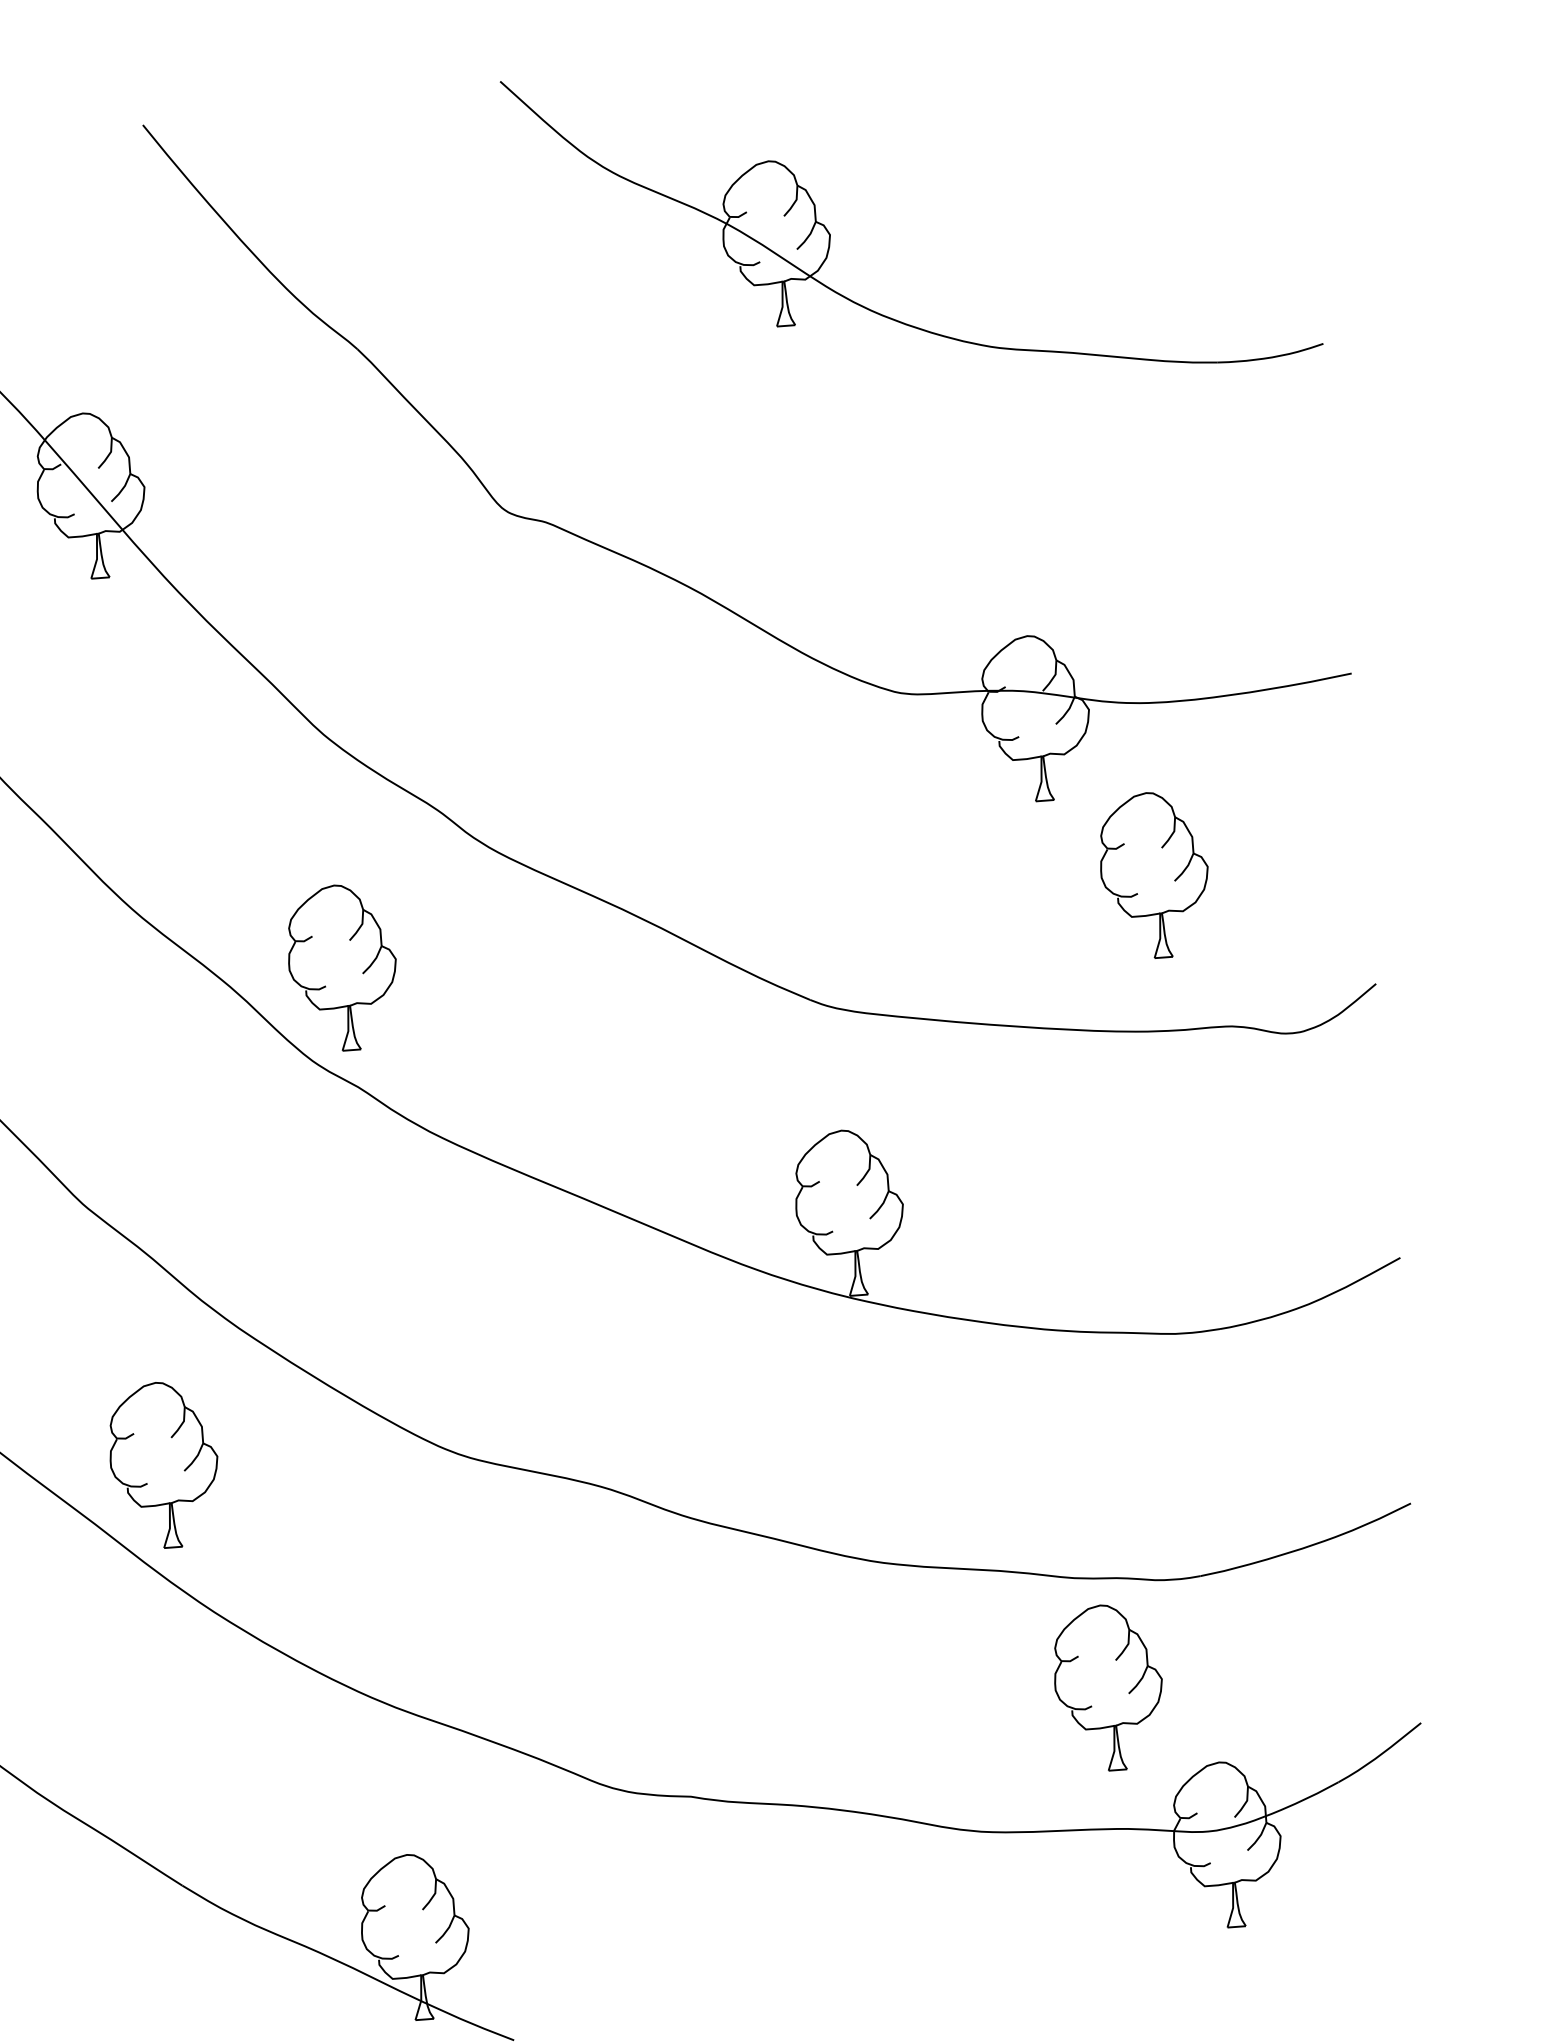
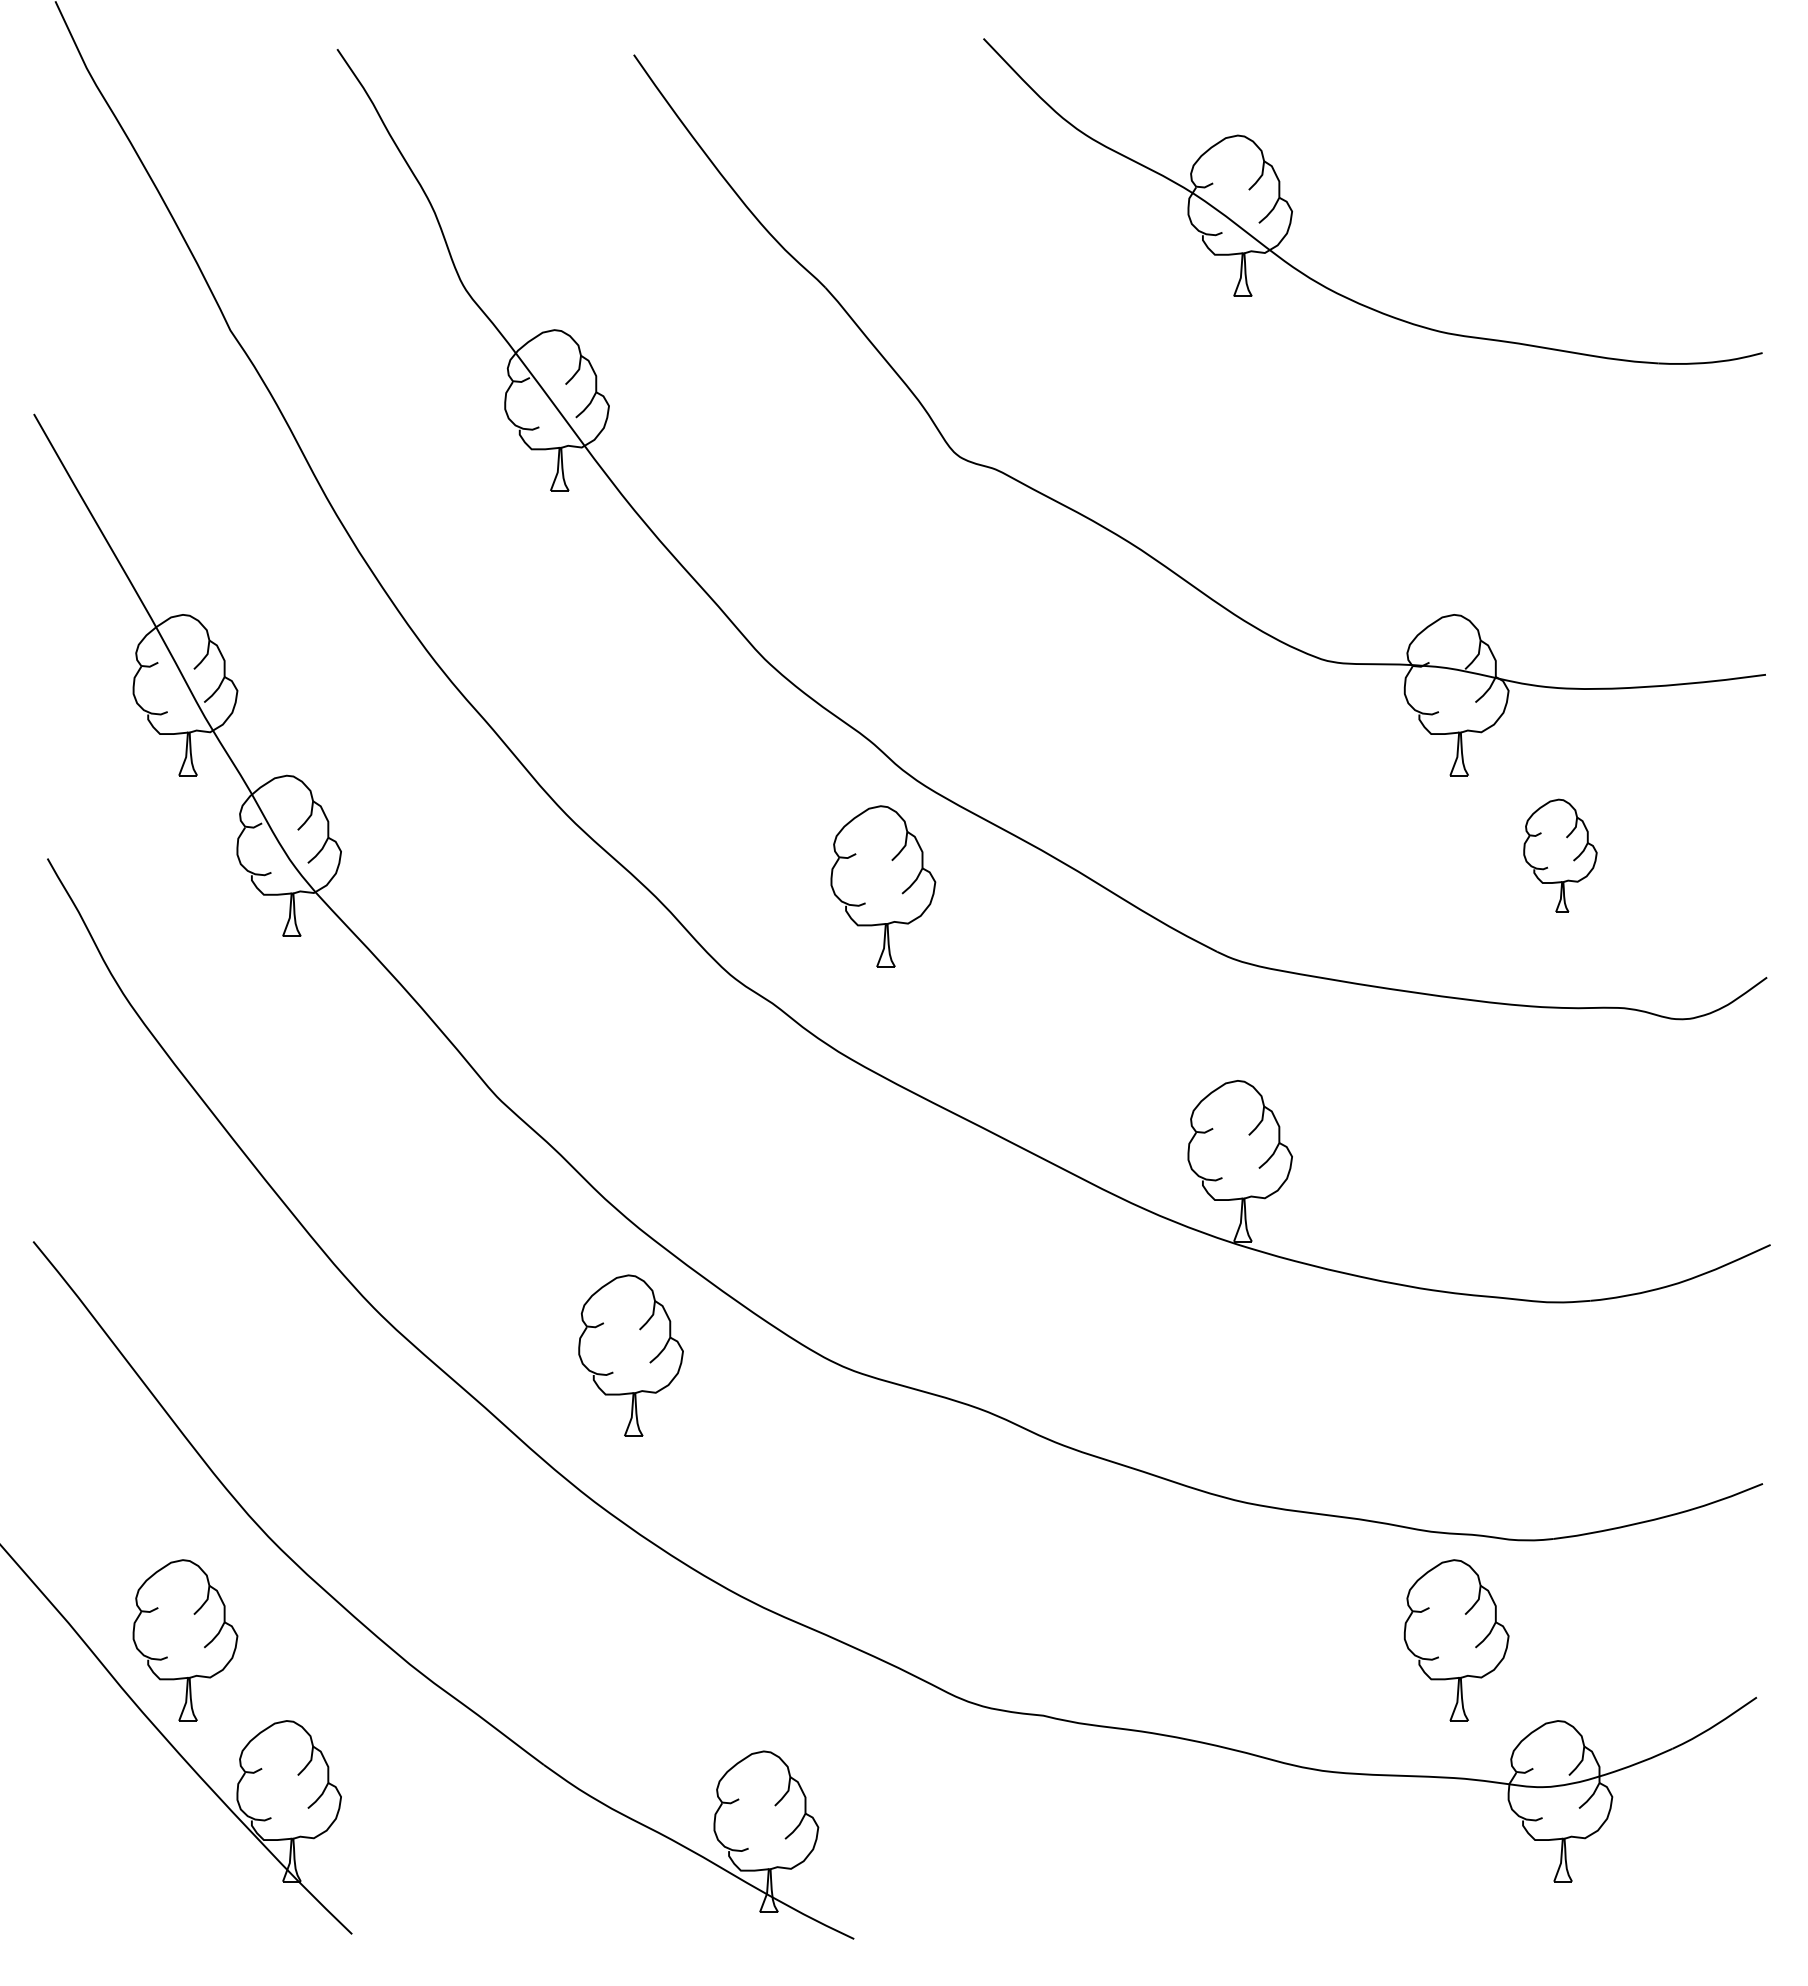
part: (1154, 874) -> (1560, 855), size x0.7
part: (343, 967) -> (883, 886), moved
part: (163, 1464) -> (630, 1355), moved

